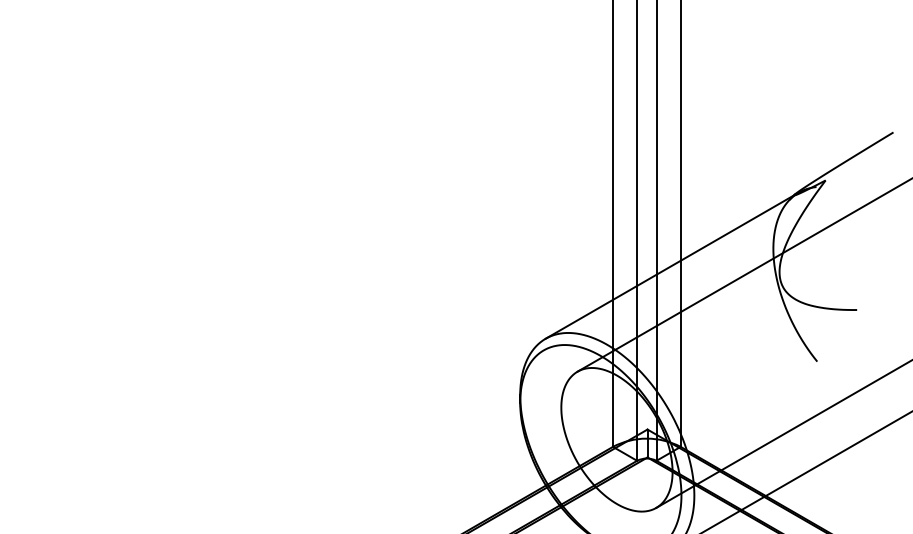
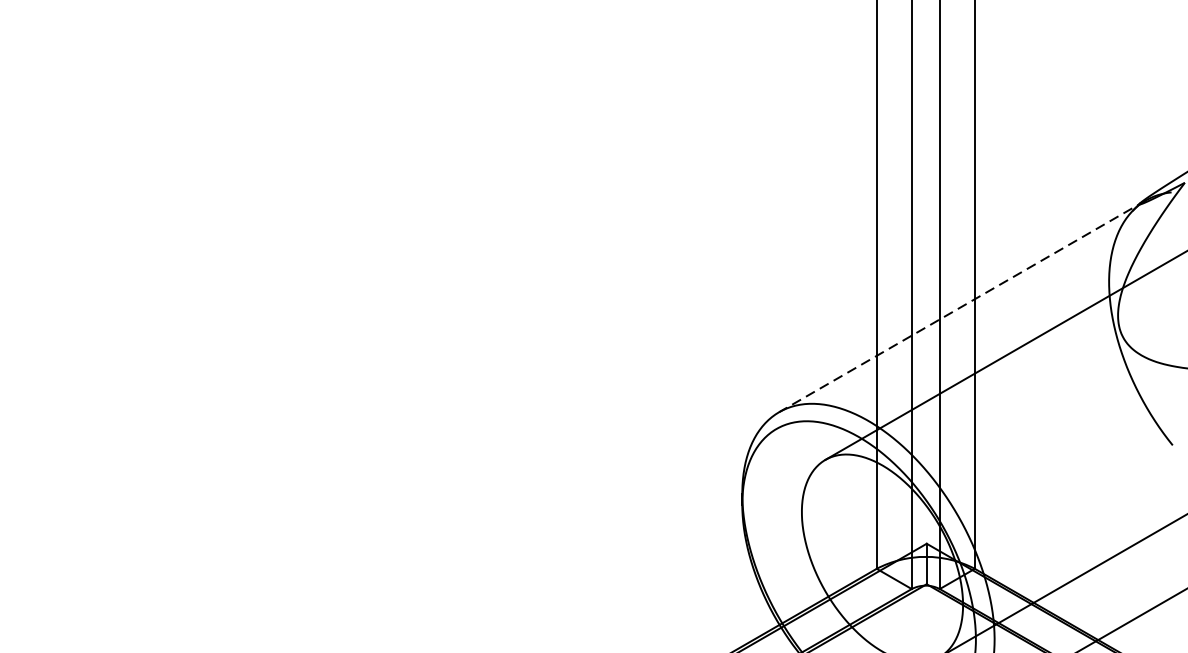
line: (671, 265) -> (961, 306), solid -> dashed

